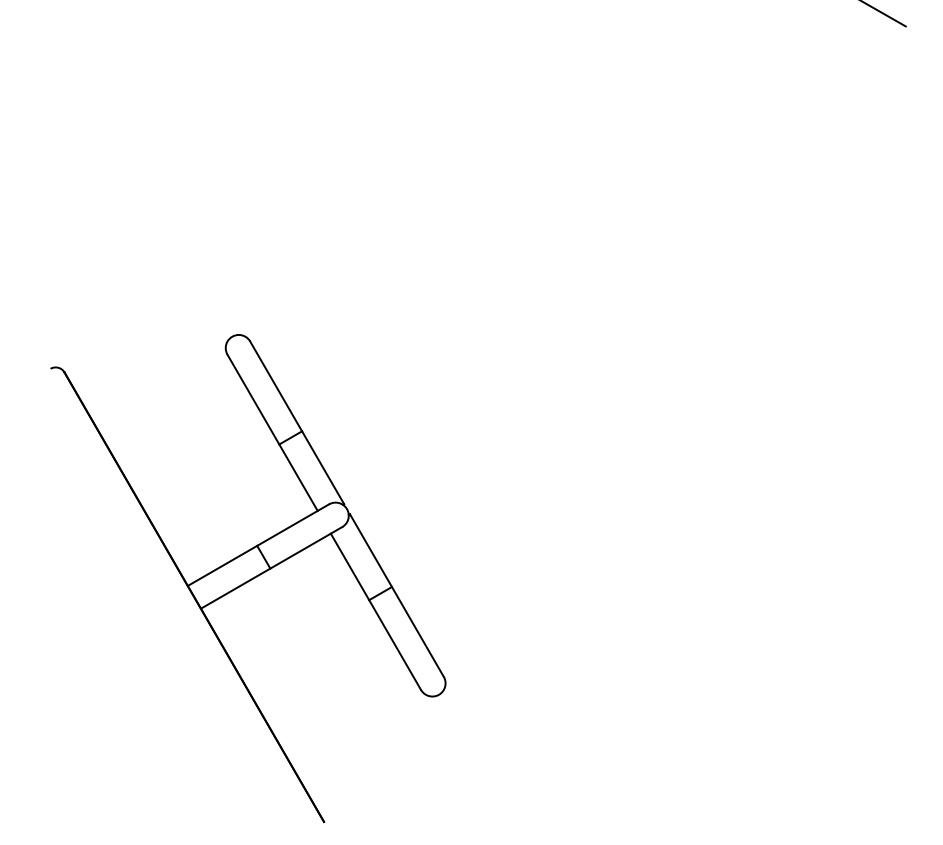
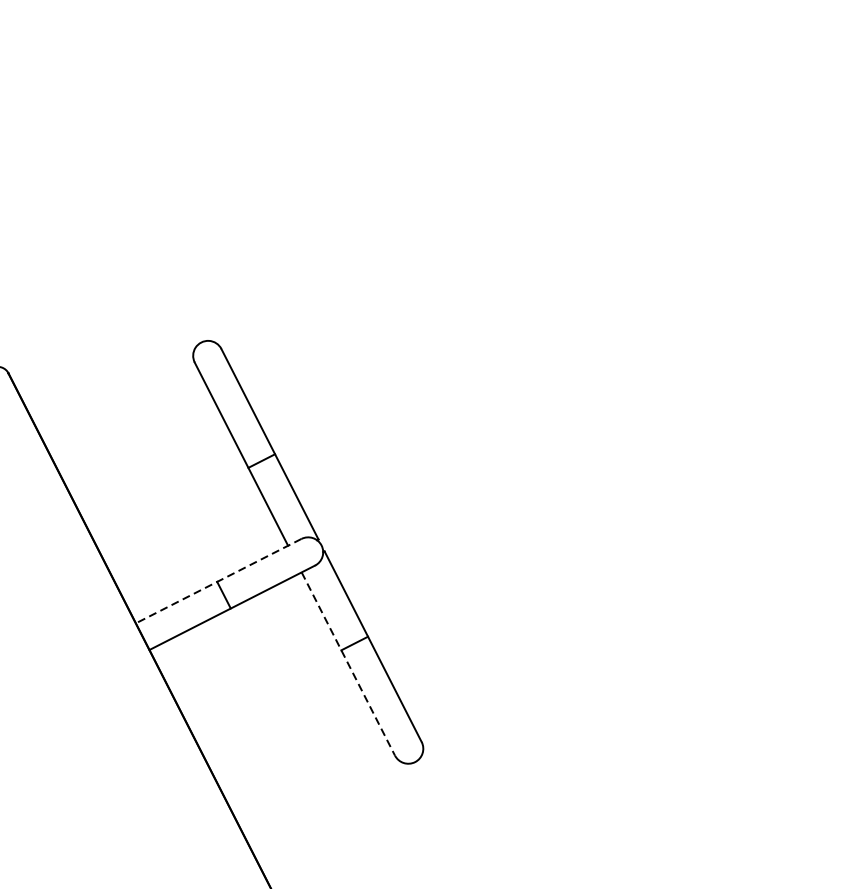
line: (258, 545) -> (218, 581), solid -> dashed
line: (376, 612) -> (348, 664), solid -> dashed

